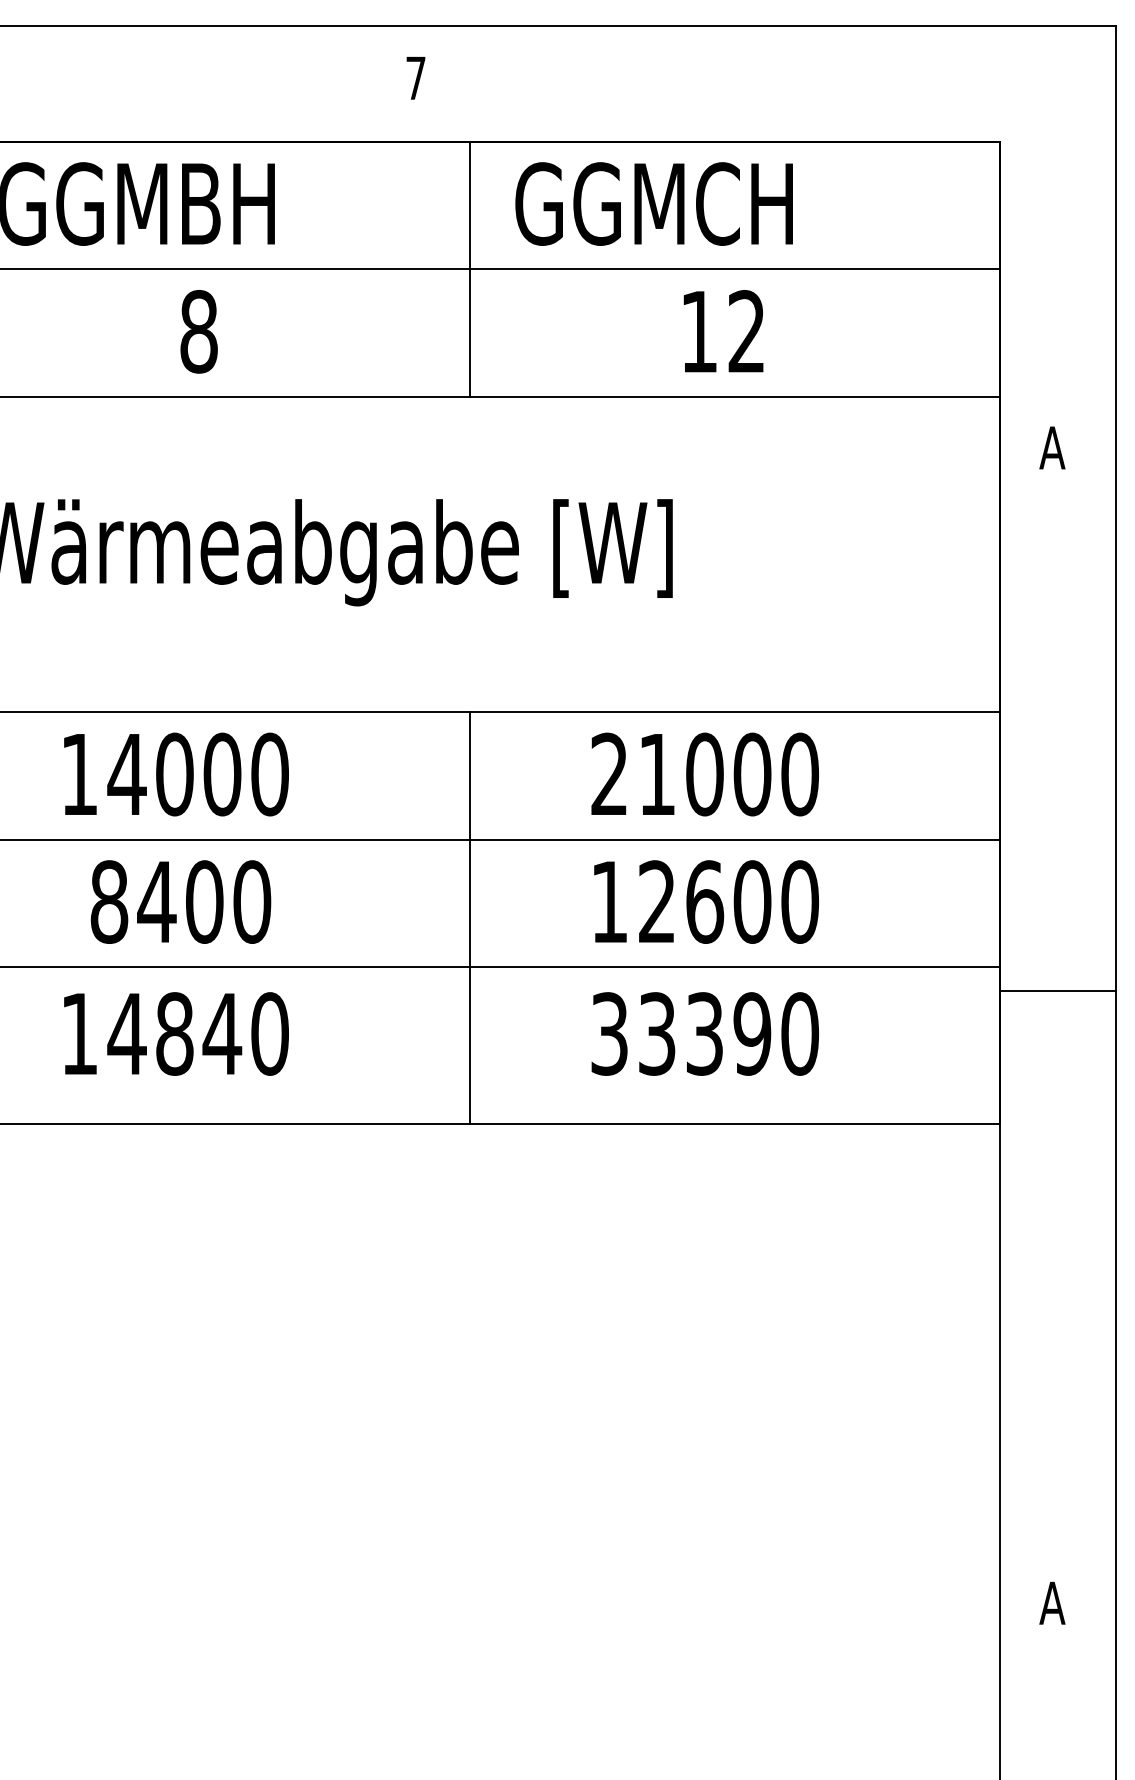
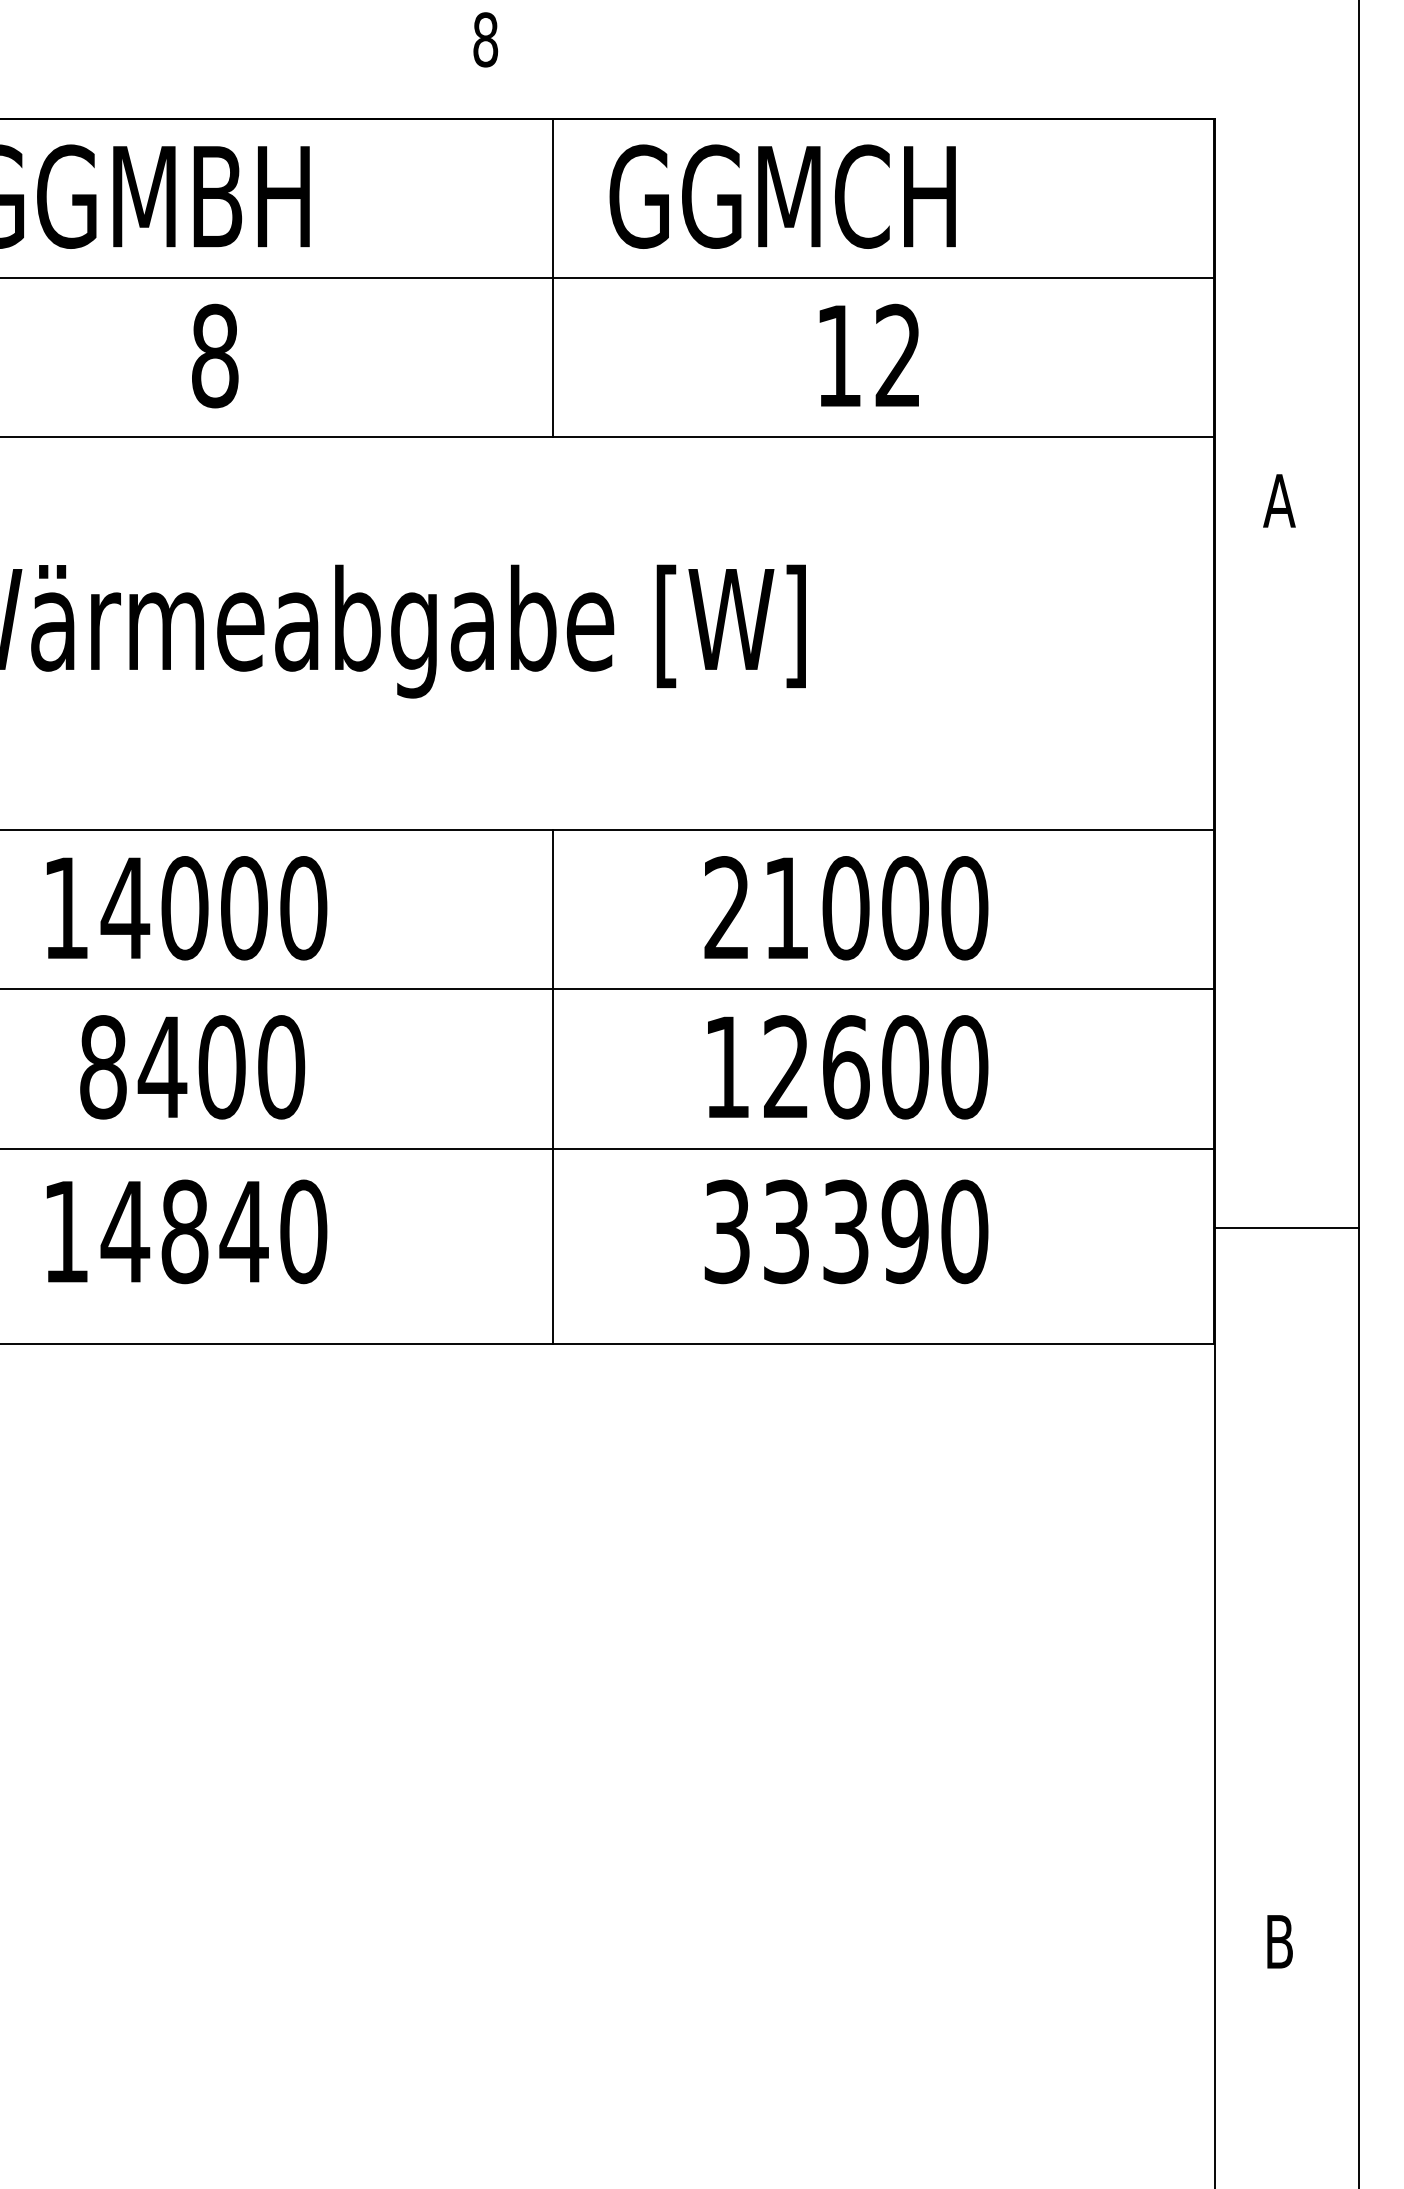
text: (415, 78) -> (485, 40), 7 -> 8
line: (1057, 991) -> (1285, 1228), moved
text: (1052, 1602) -> (1279, 1940), A -> B

